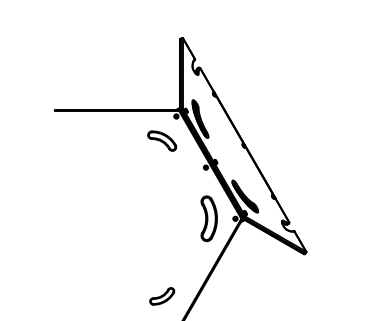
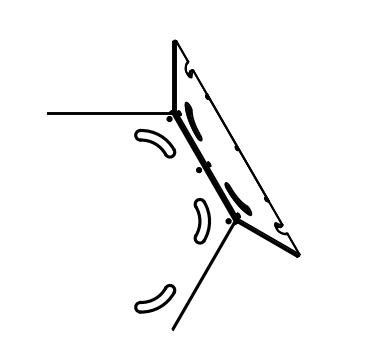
part: (162, 141) -> (155, 143), size x1.43
part: (162, 296) -> (155, 298), size x1.67

